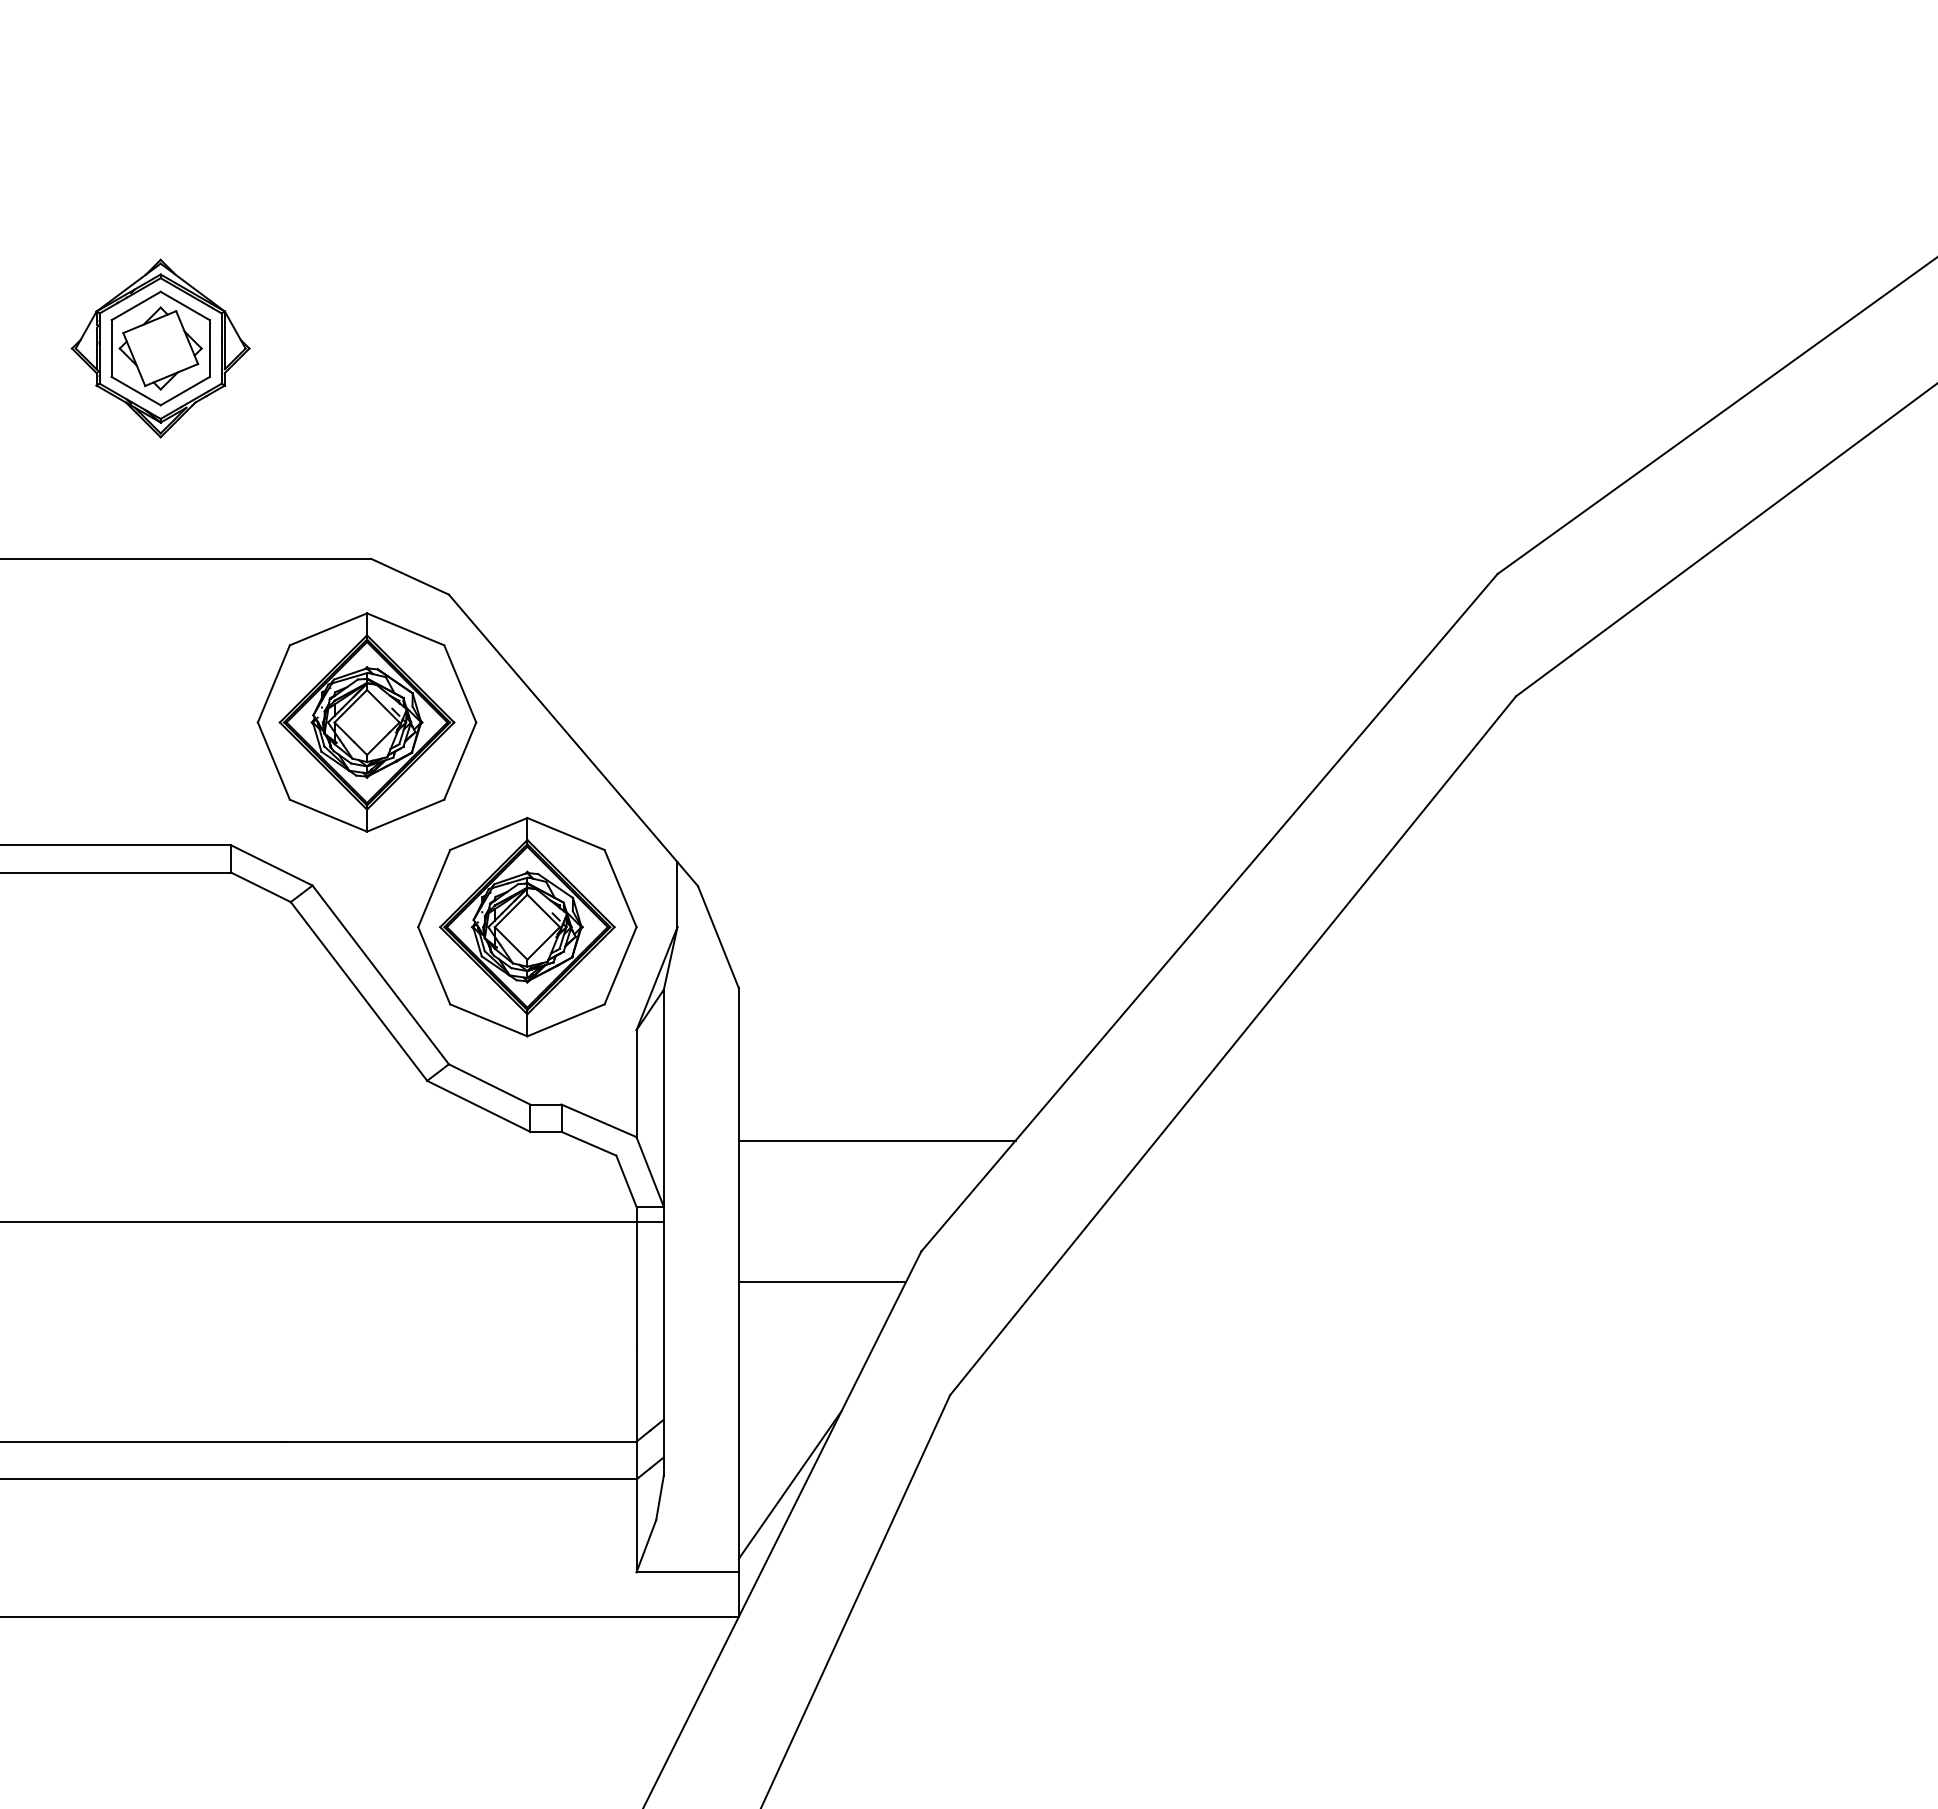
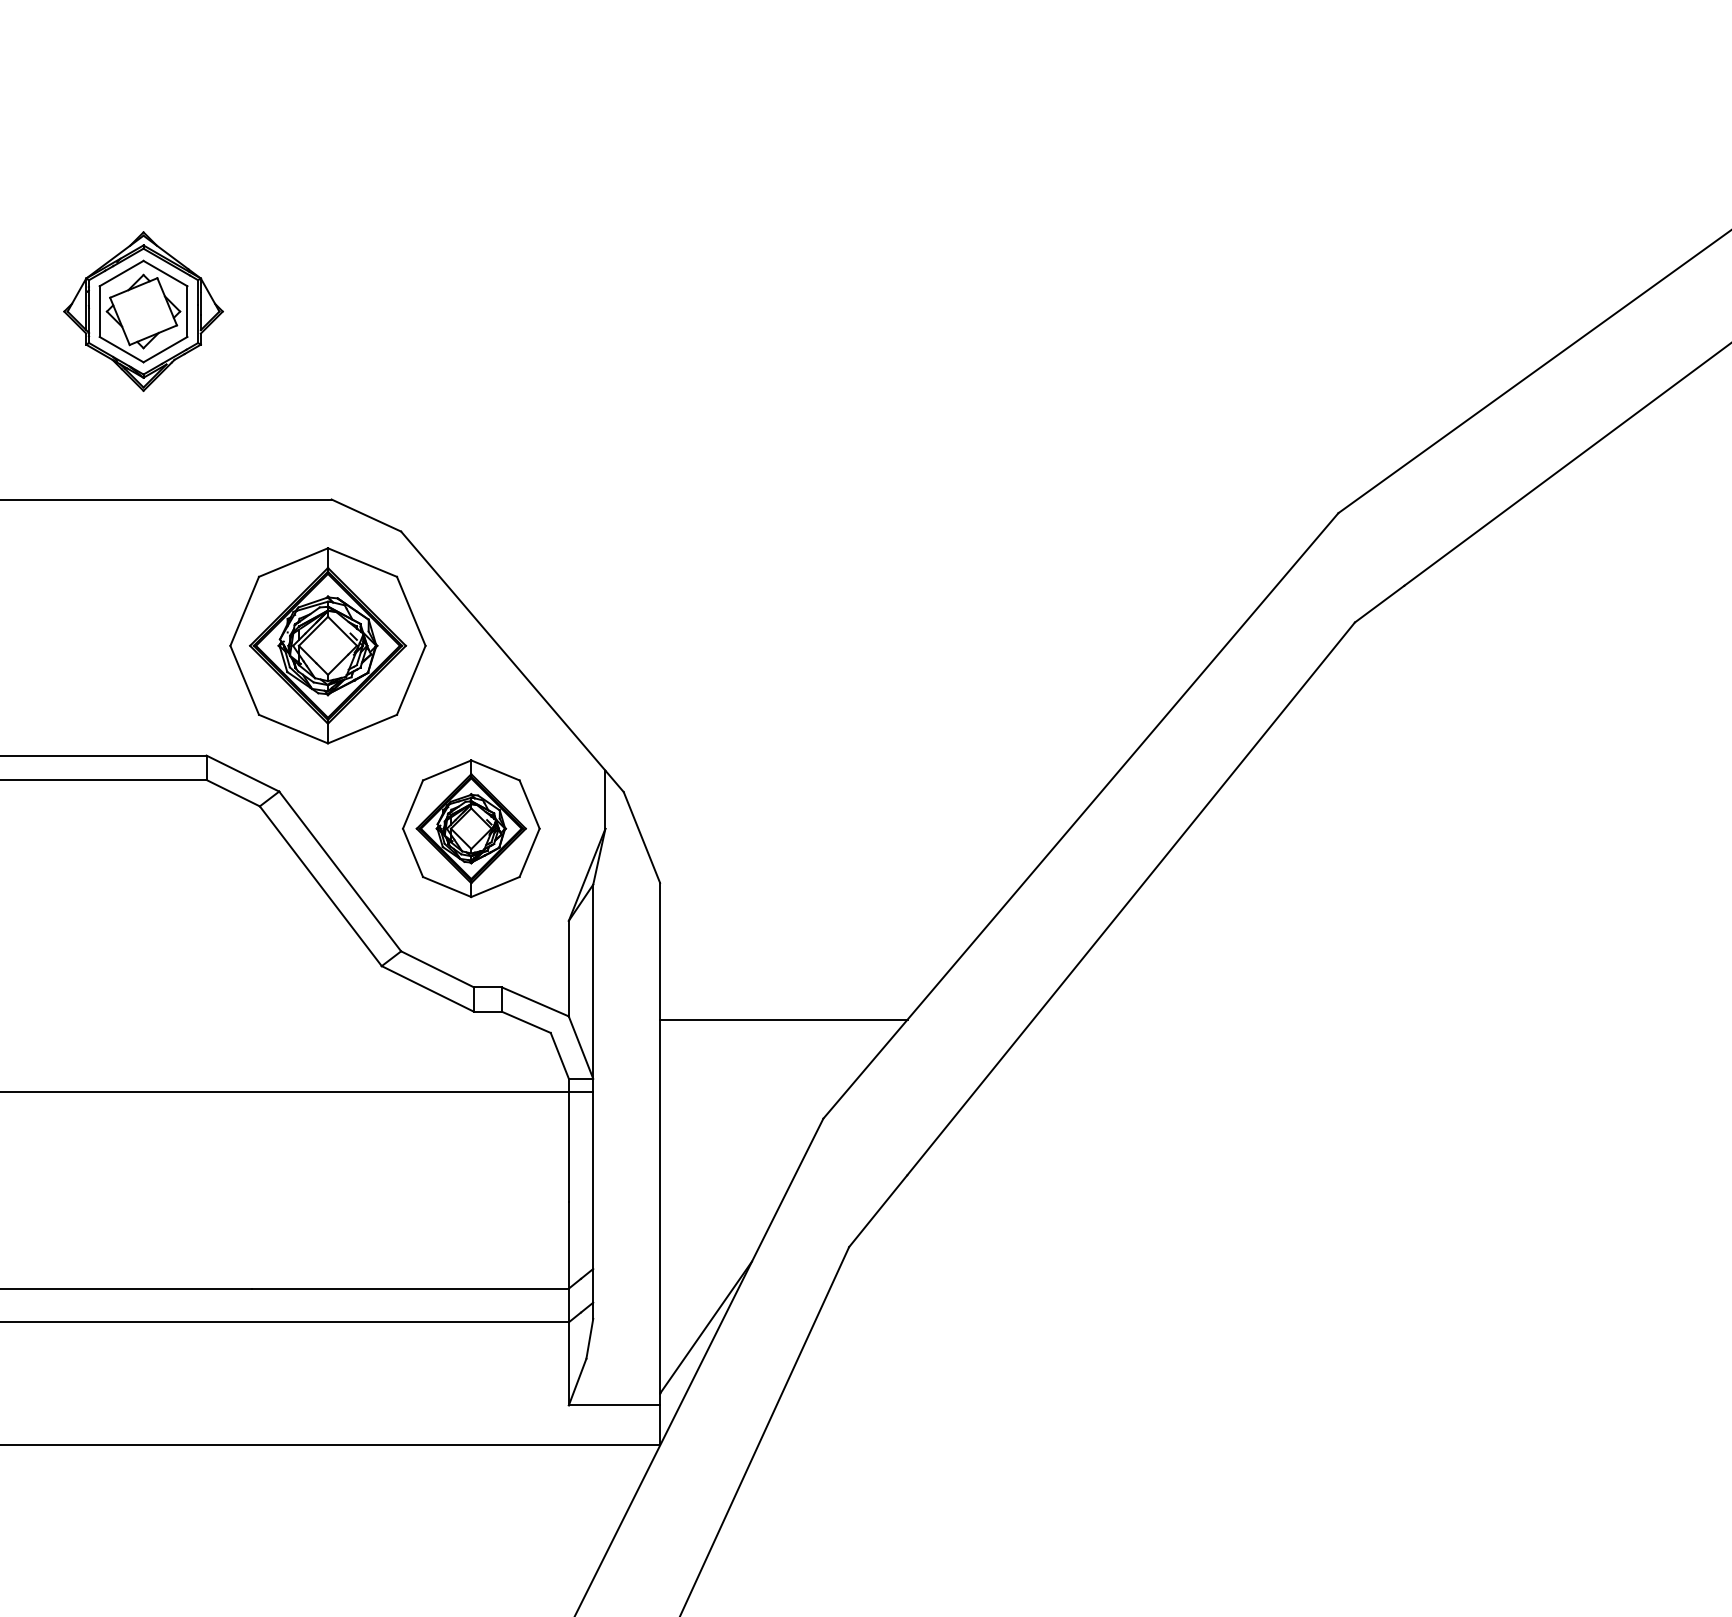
part: (527, 926) -> (471, 828), size x0.7
line: (822, 1281) -> (735, 1145), removed

